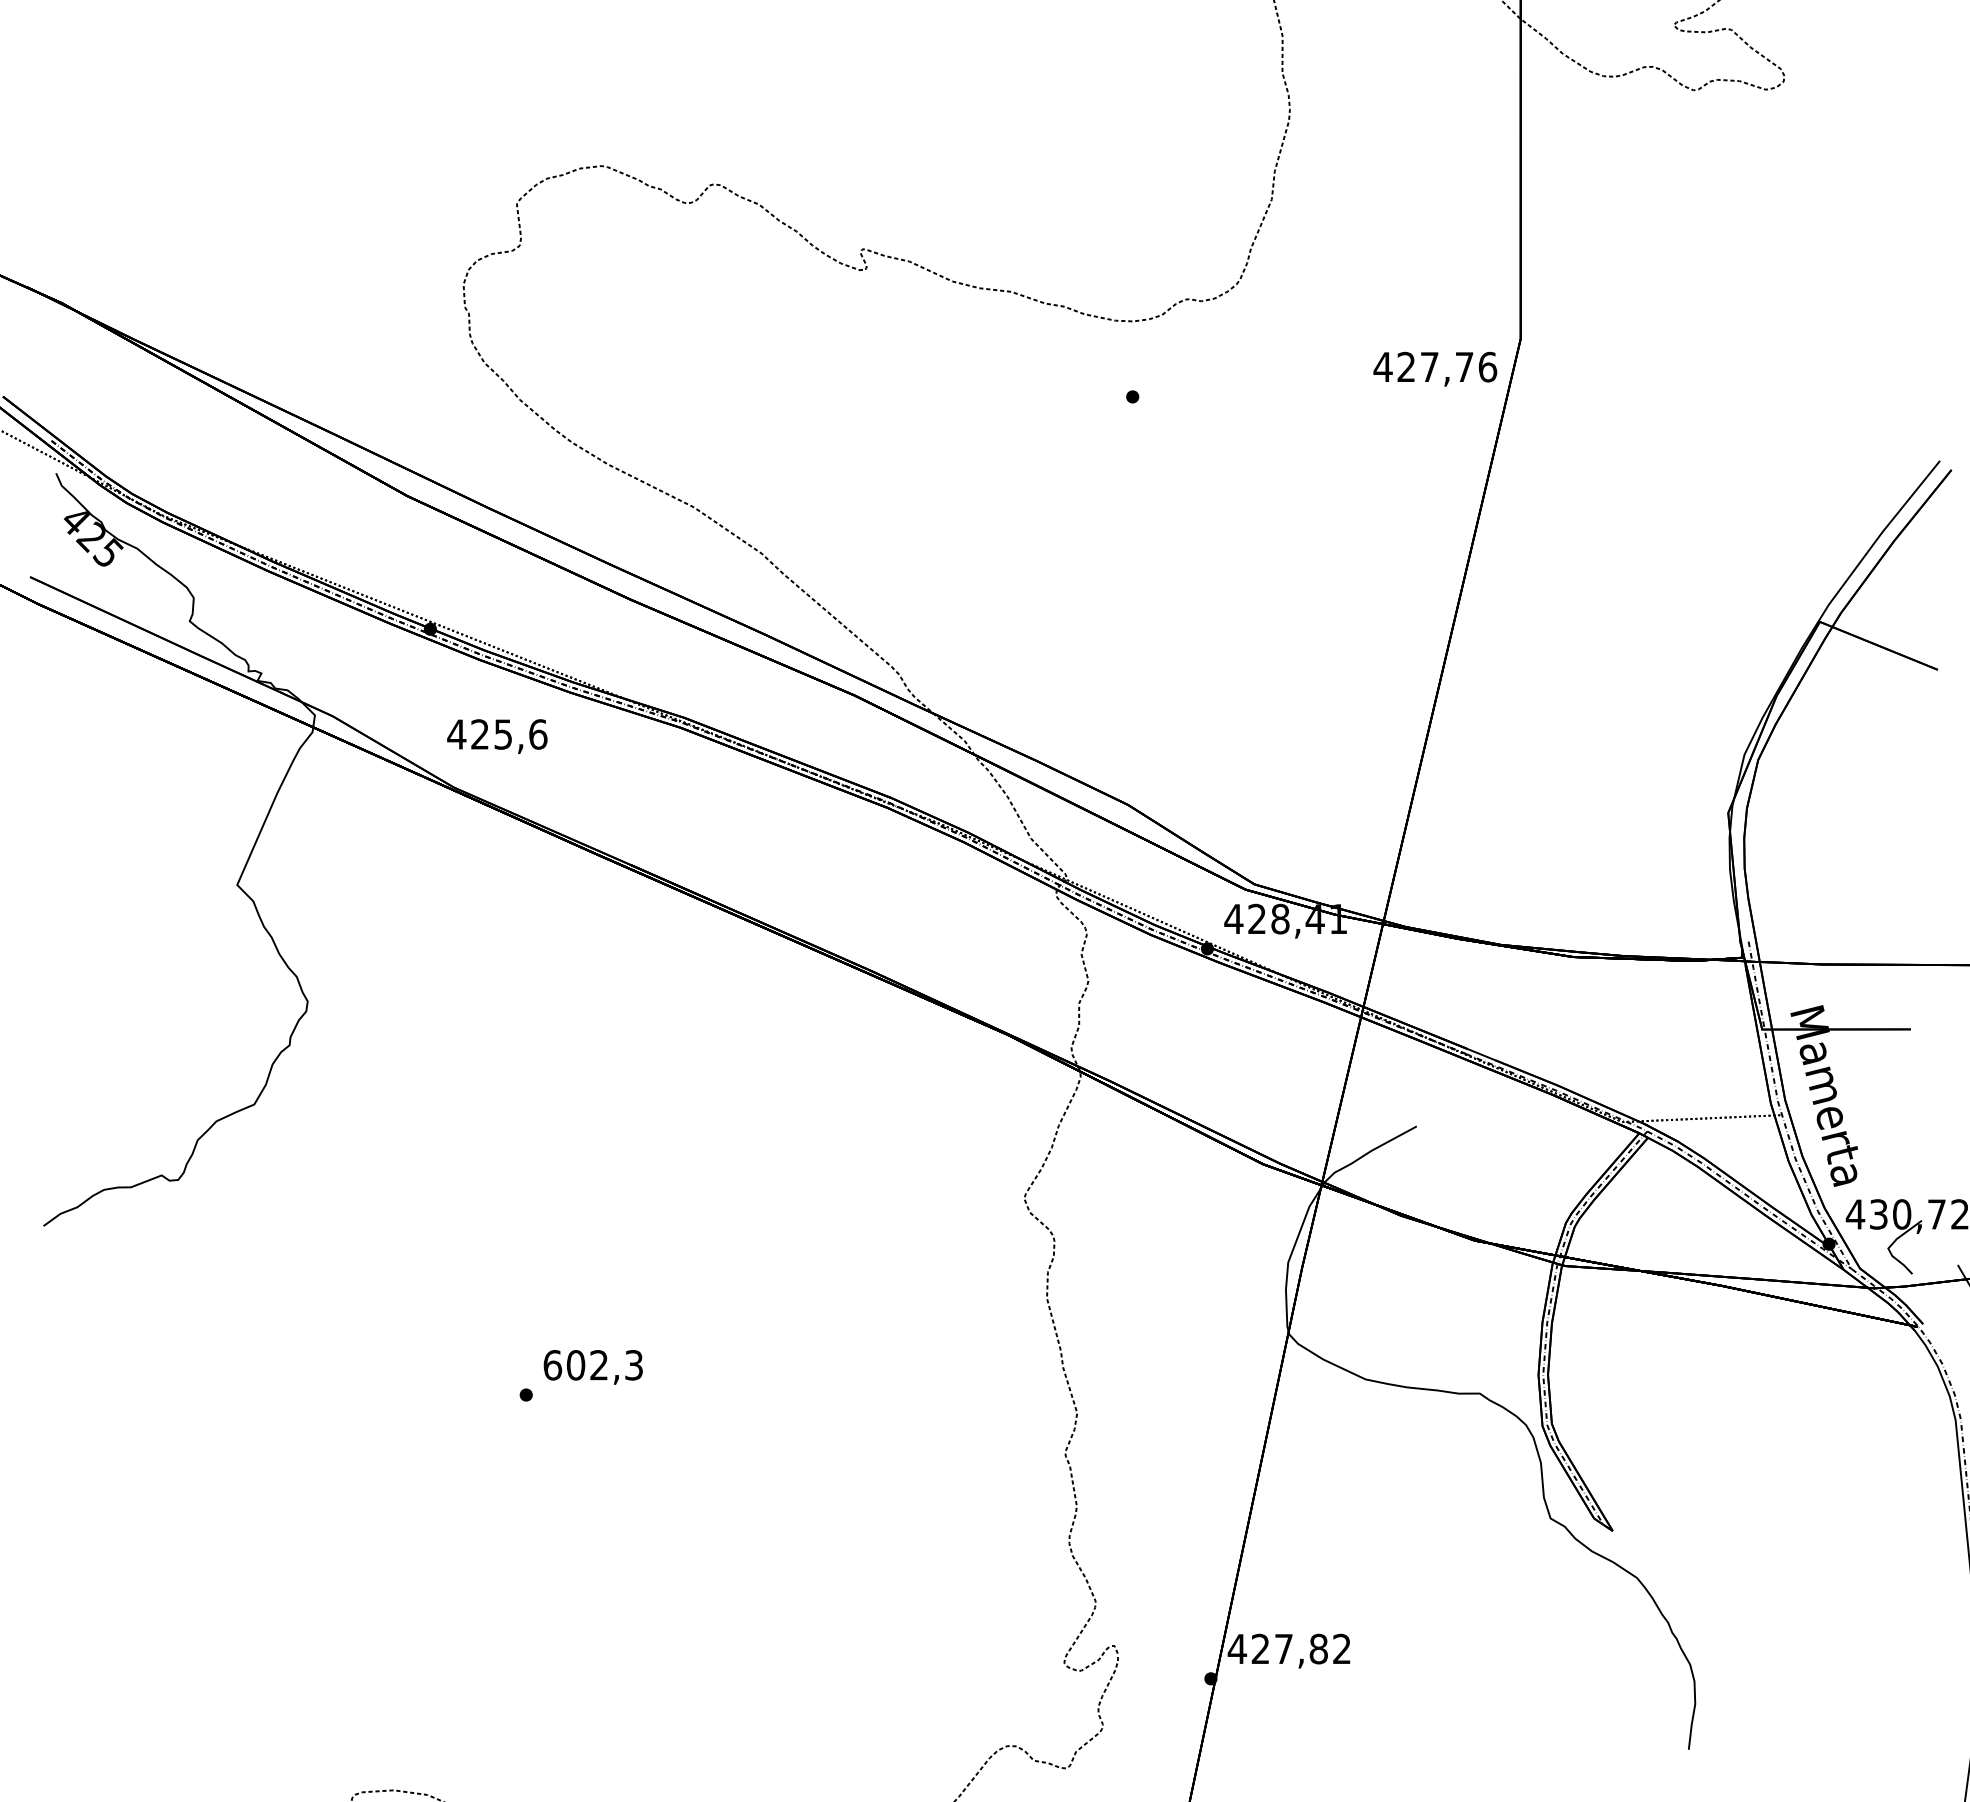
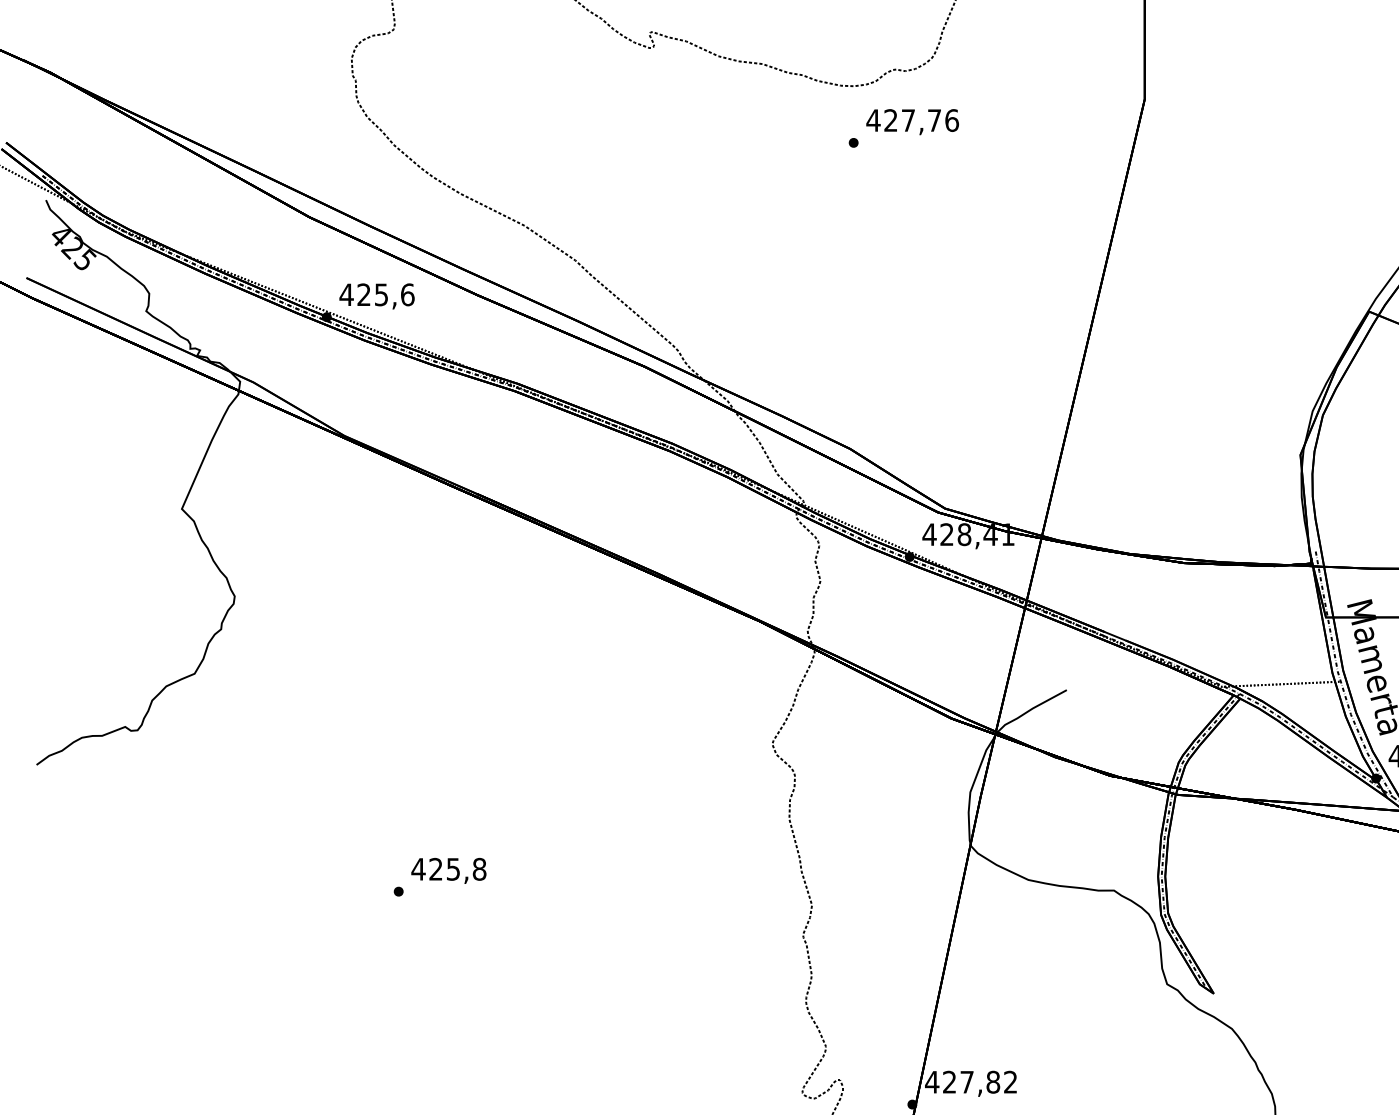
text: (1435, 368) -> (912, 121), moved
text: (497, 736) -> (377, 296), moved
text: (593, 1365) -> (449, 869), 602,3 -> 425,8

